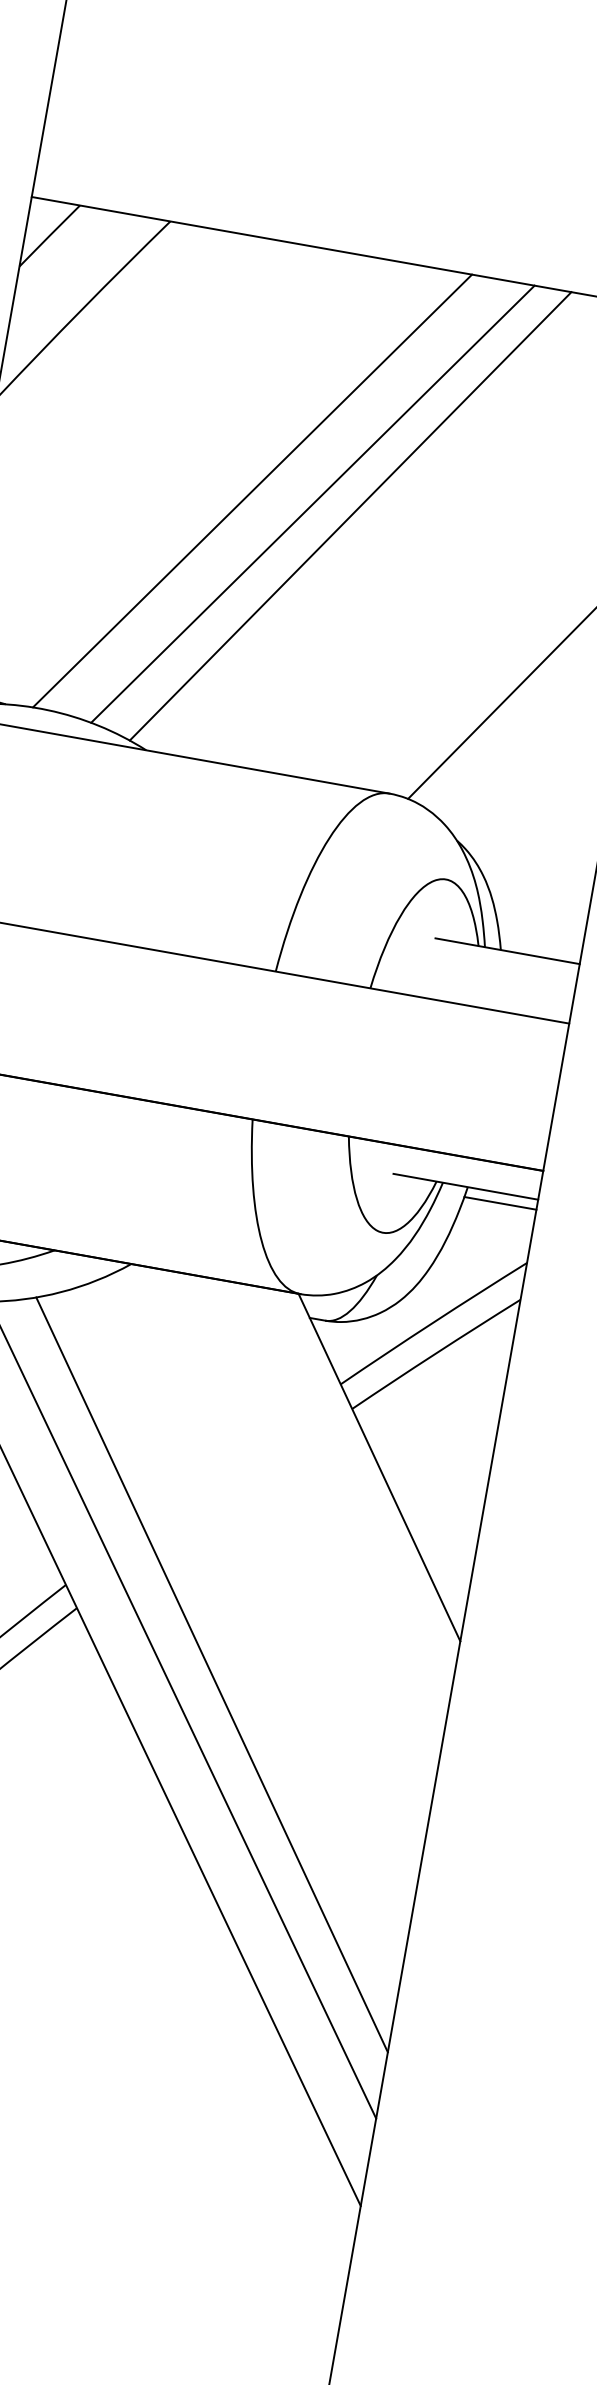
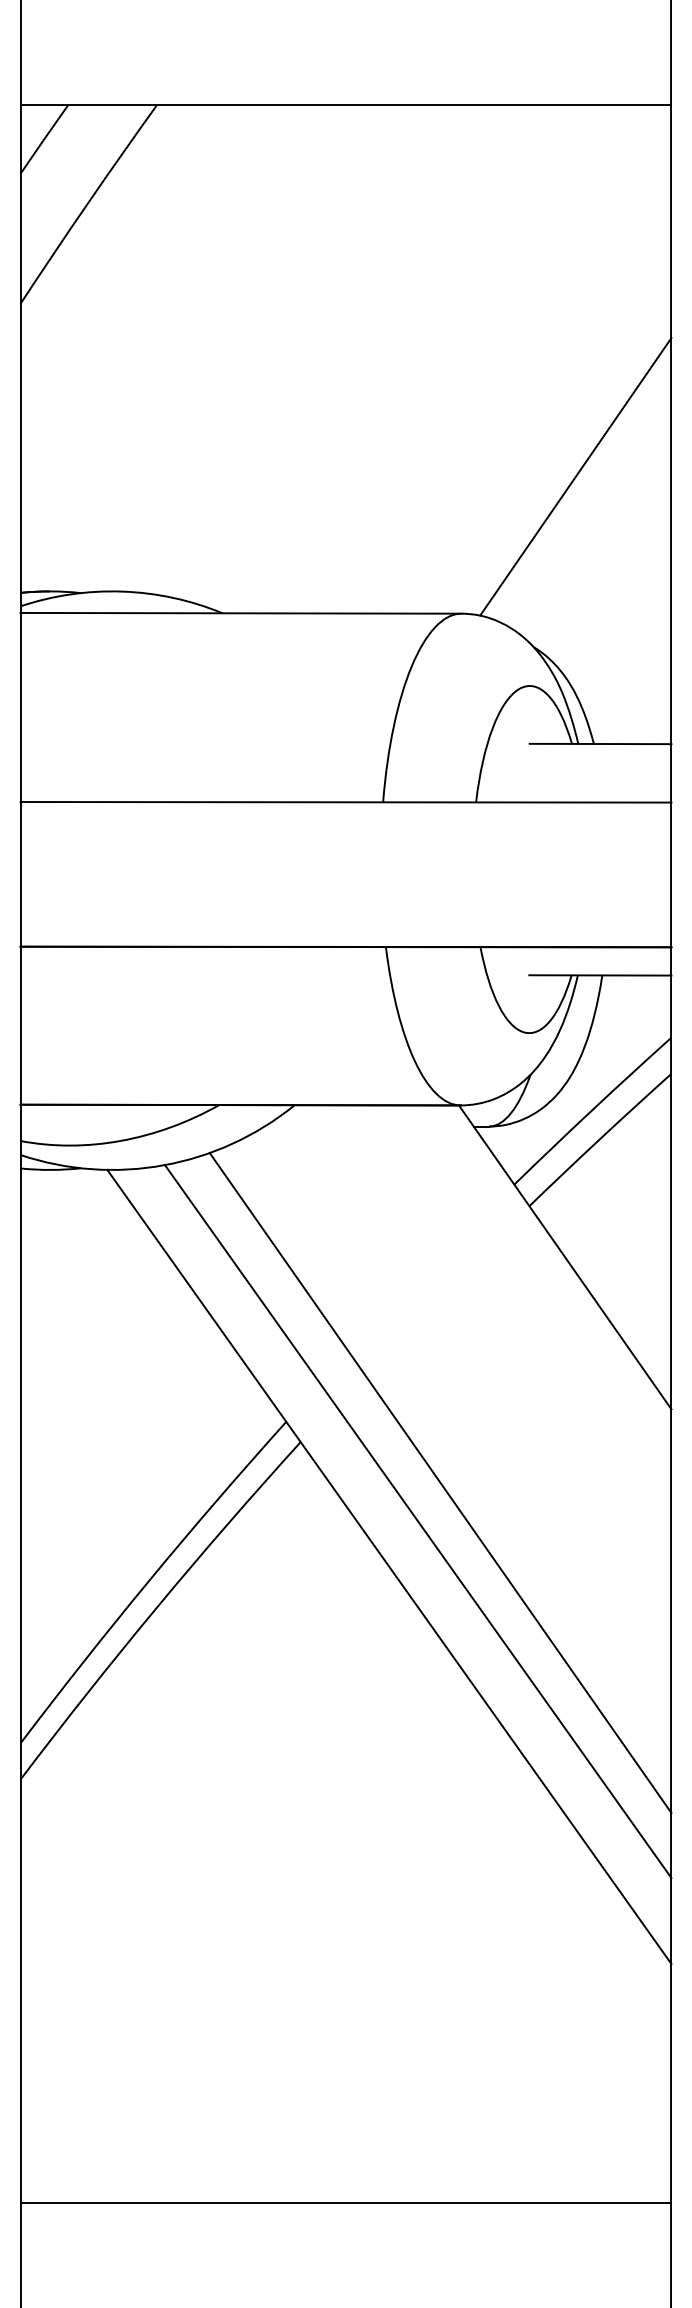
line: (252, 491) -> (280, 348), removed
line: (312, 503) -> (339, 350), removed
line: (350, 515) -> (377, 355), removed
line: (499, 1203) -> (635, 985), removed

